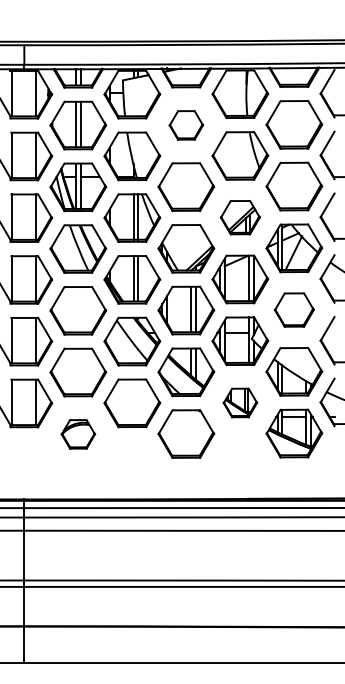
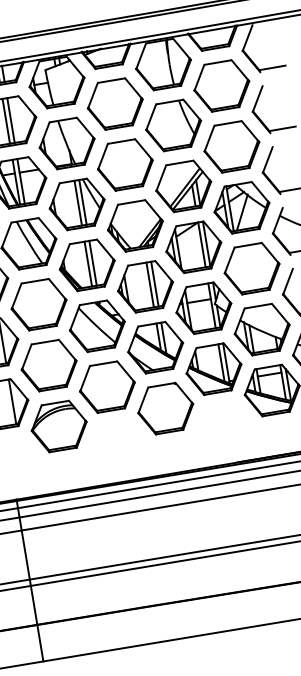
part: (186, 125) -> (115, 104), size x1.67
part: (240, 217) -> (183, 186), size x1.43
part: (294, 309) -> (252, 268), size x1.43
part: (240, 402) -> (214, 368), size x1.67
part: (78, 434) -> (59, 426), size x1.67

